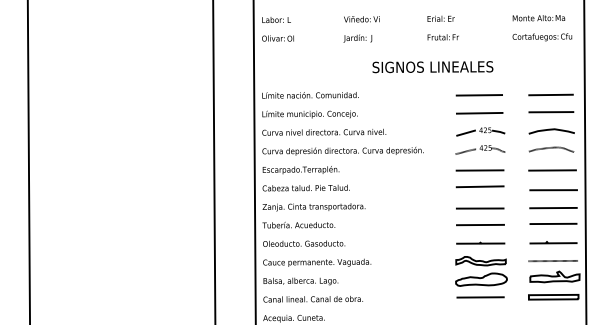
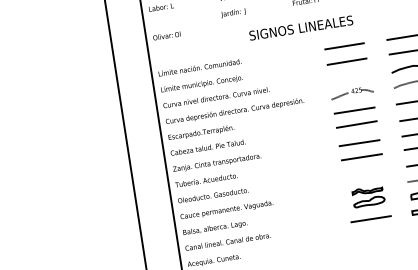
text: (277, 38) -> (166, 36), moved
part: (480, 131) -> (350, 77), removed
line: (480, 242) -> (364, 172), removed
part: (481, 271) -> (368, 196), size x0.7

